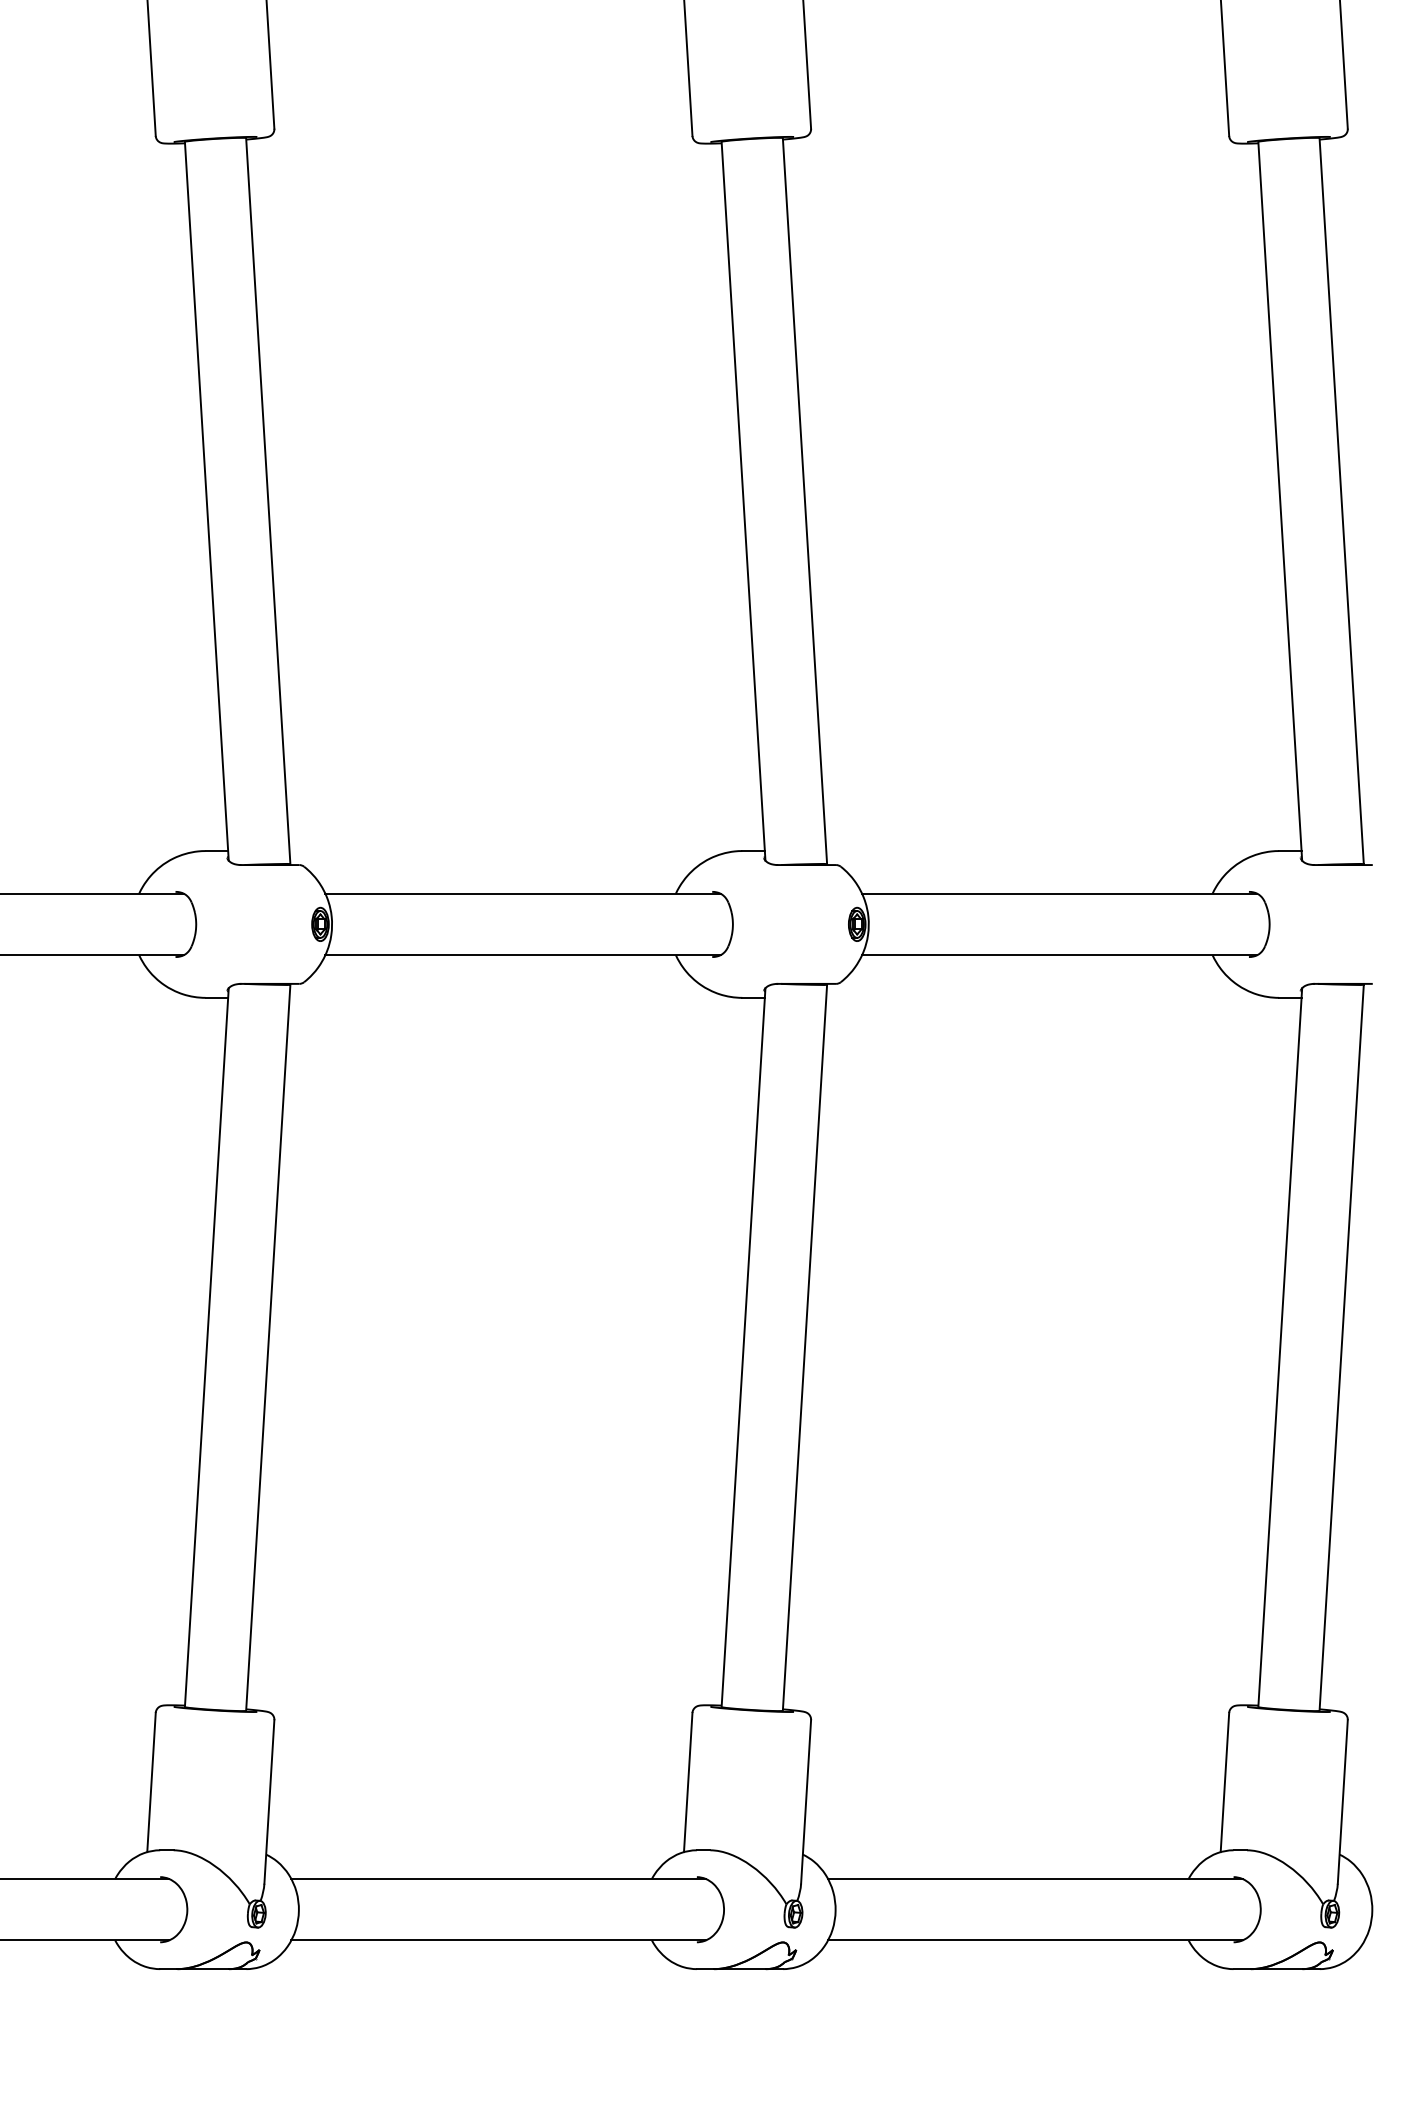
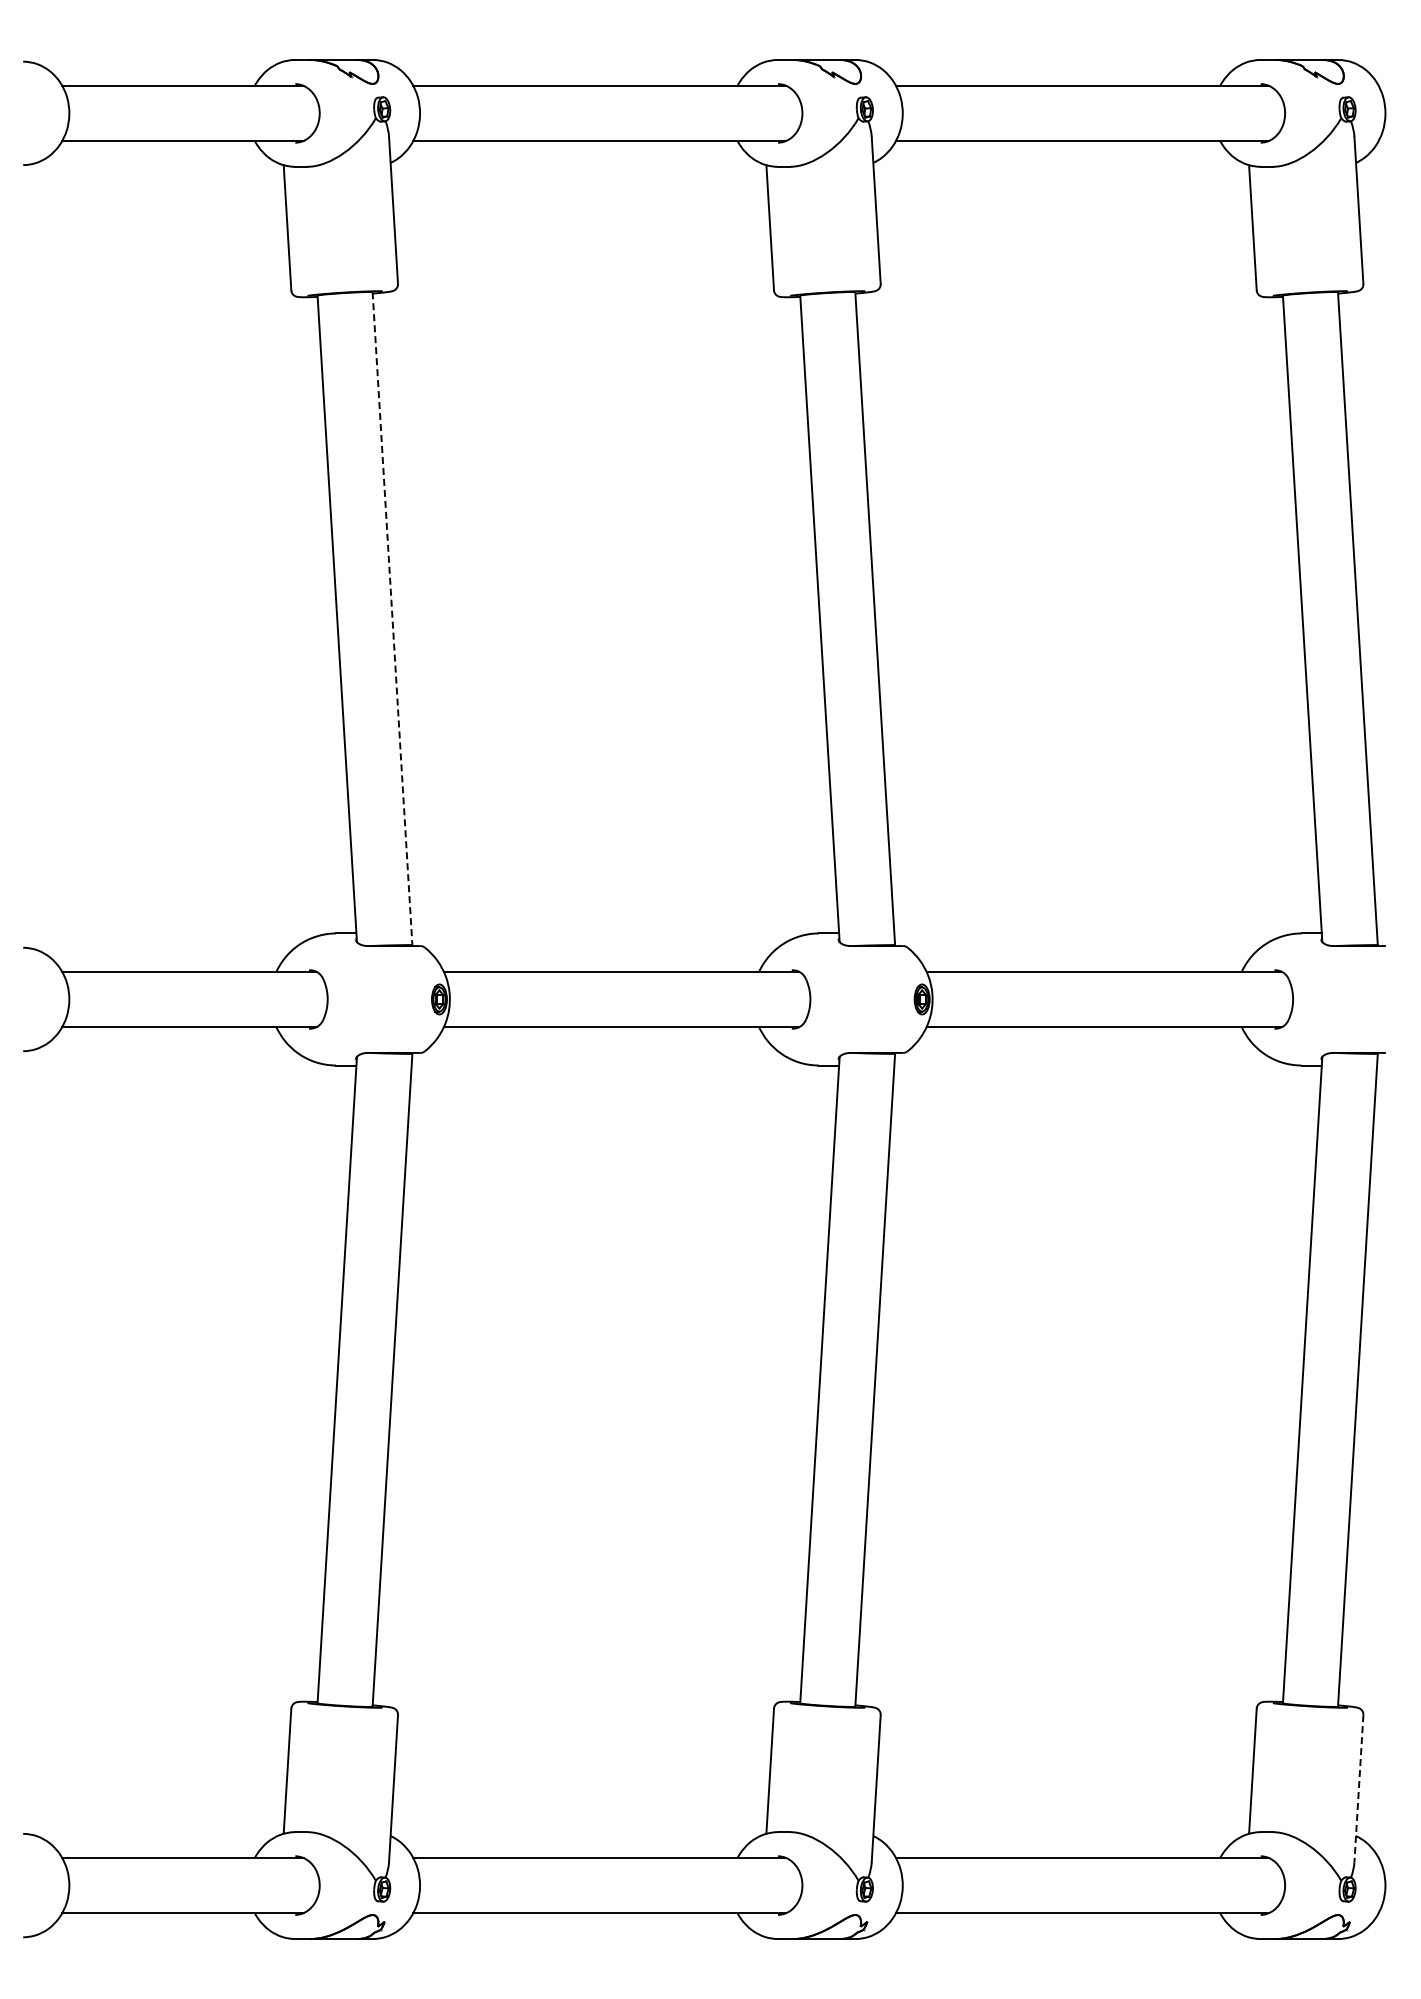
line: (268, 501) -> (392, 619), solid -> dashed
line: (1342, 1801) -> (1358, 1788), solid -> dashed

